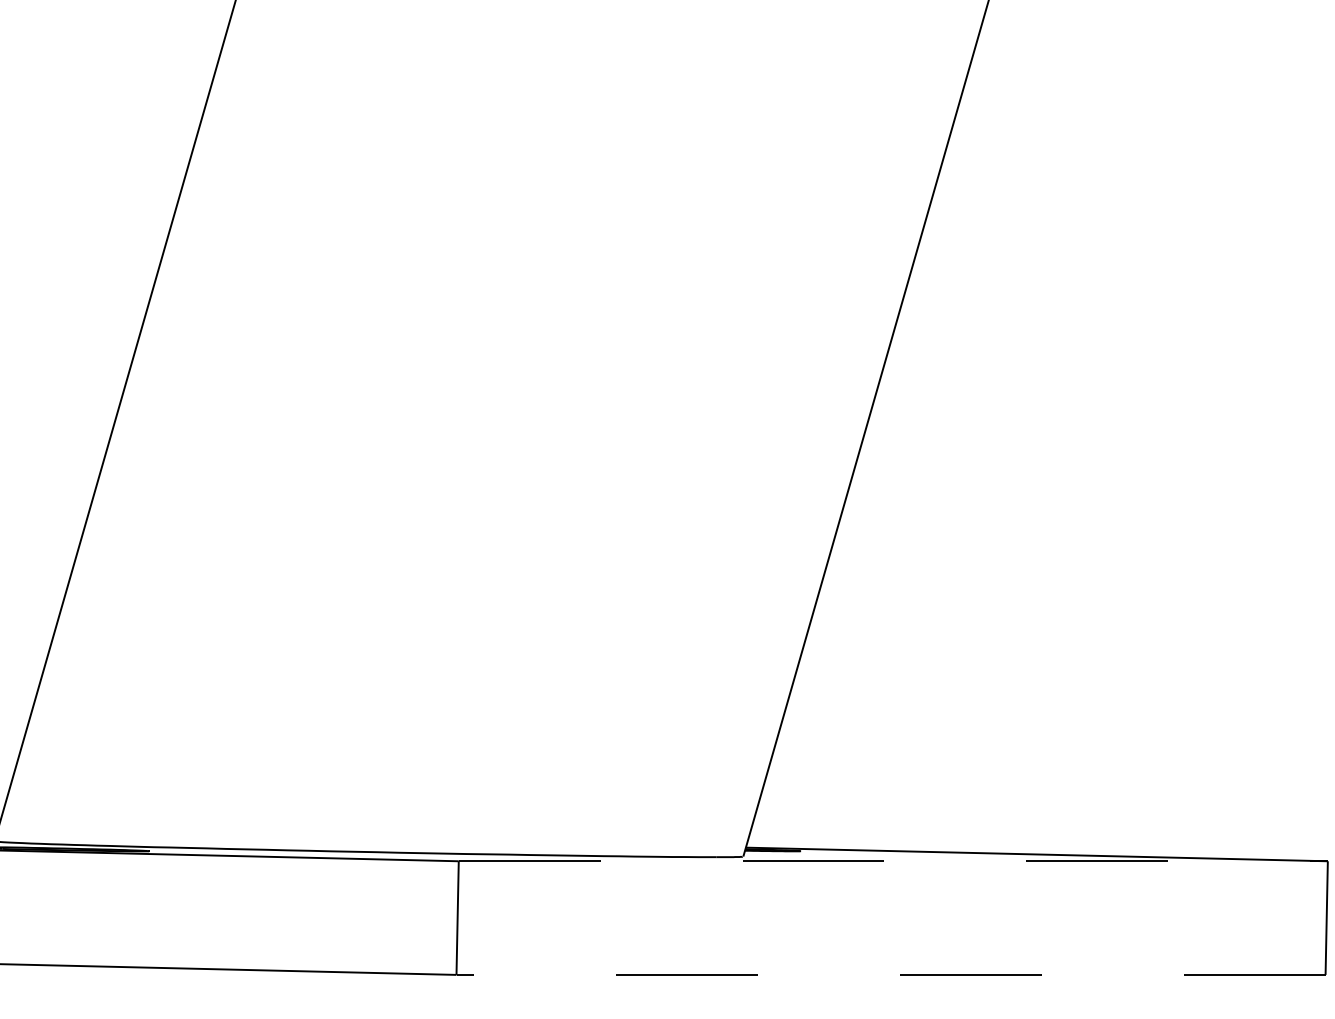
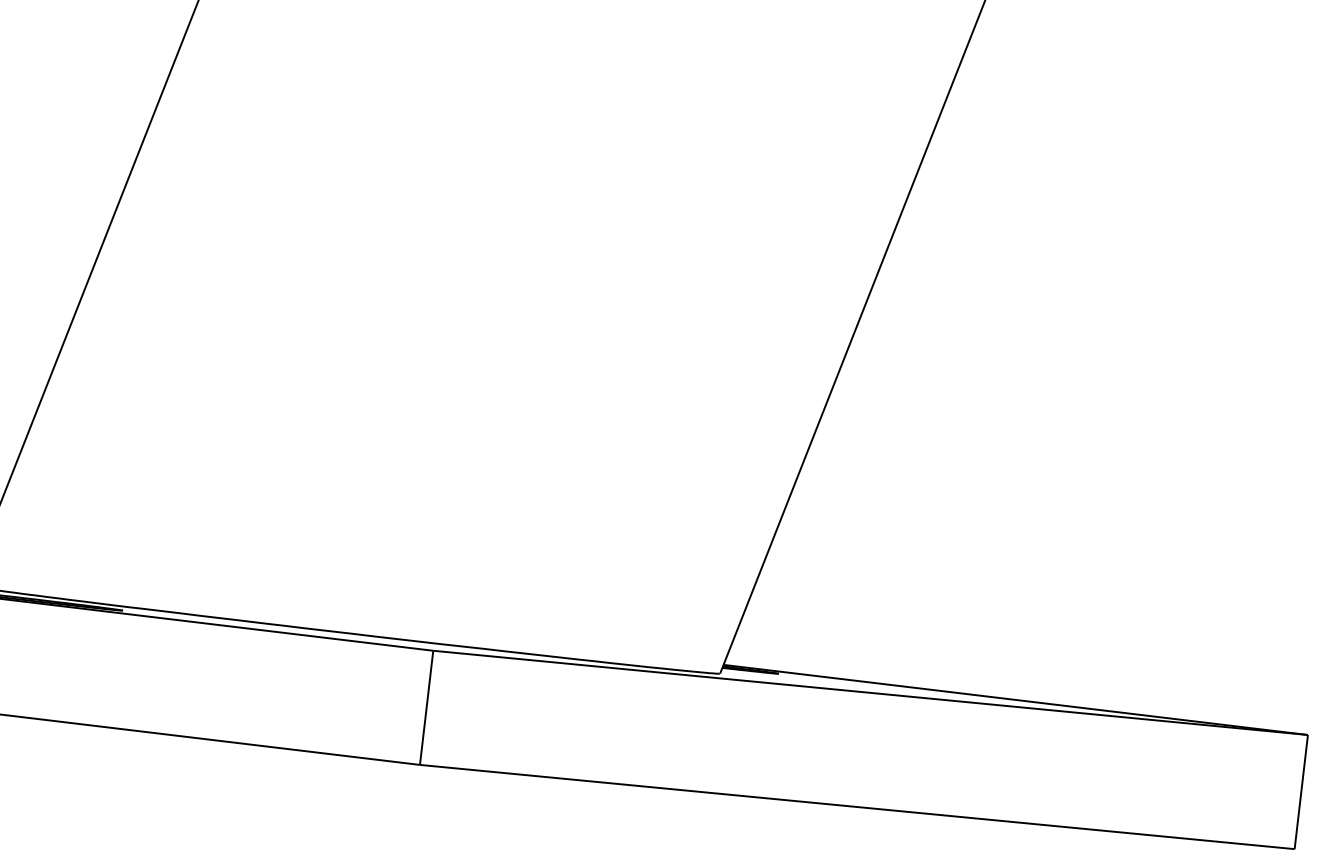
line: (893, 861) -> (870, 693), dashed -> solid
line: (891, 974) -> (857, 806), dashed -> solid

